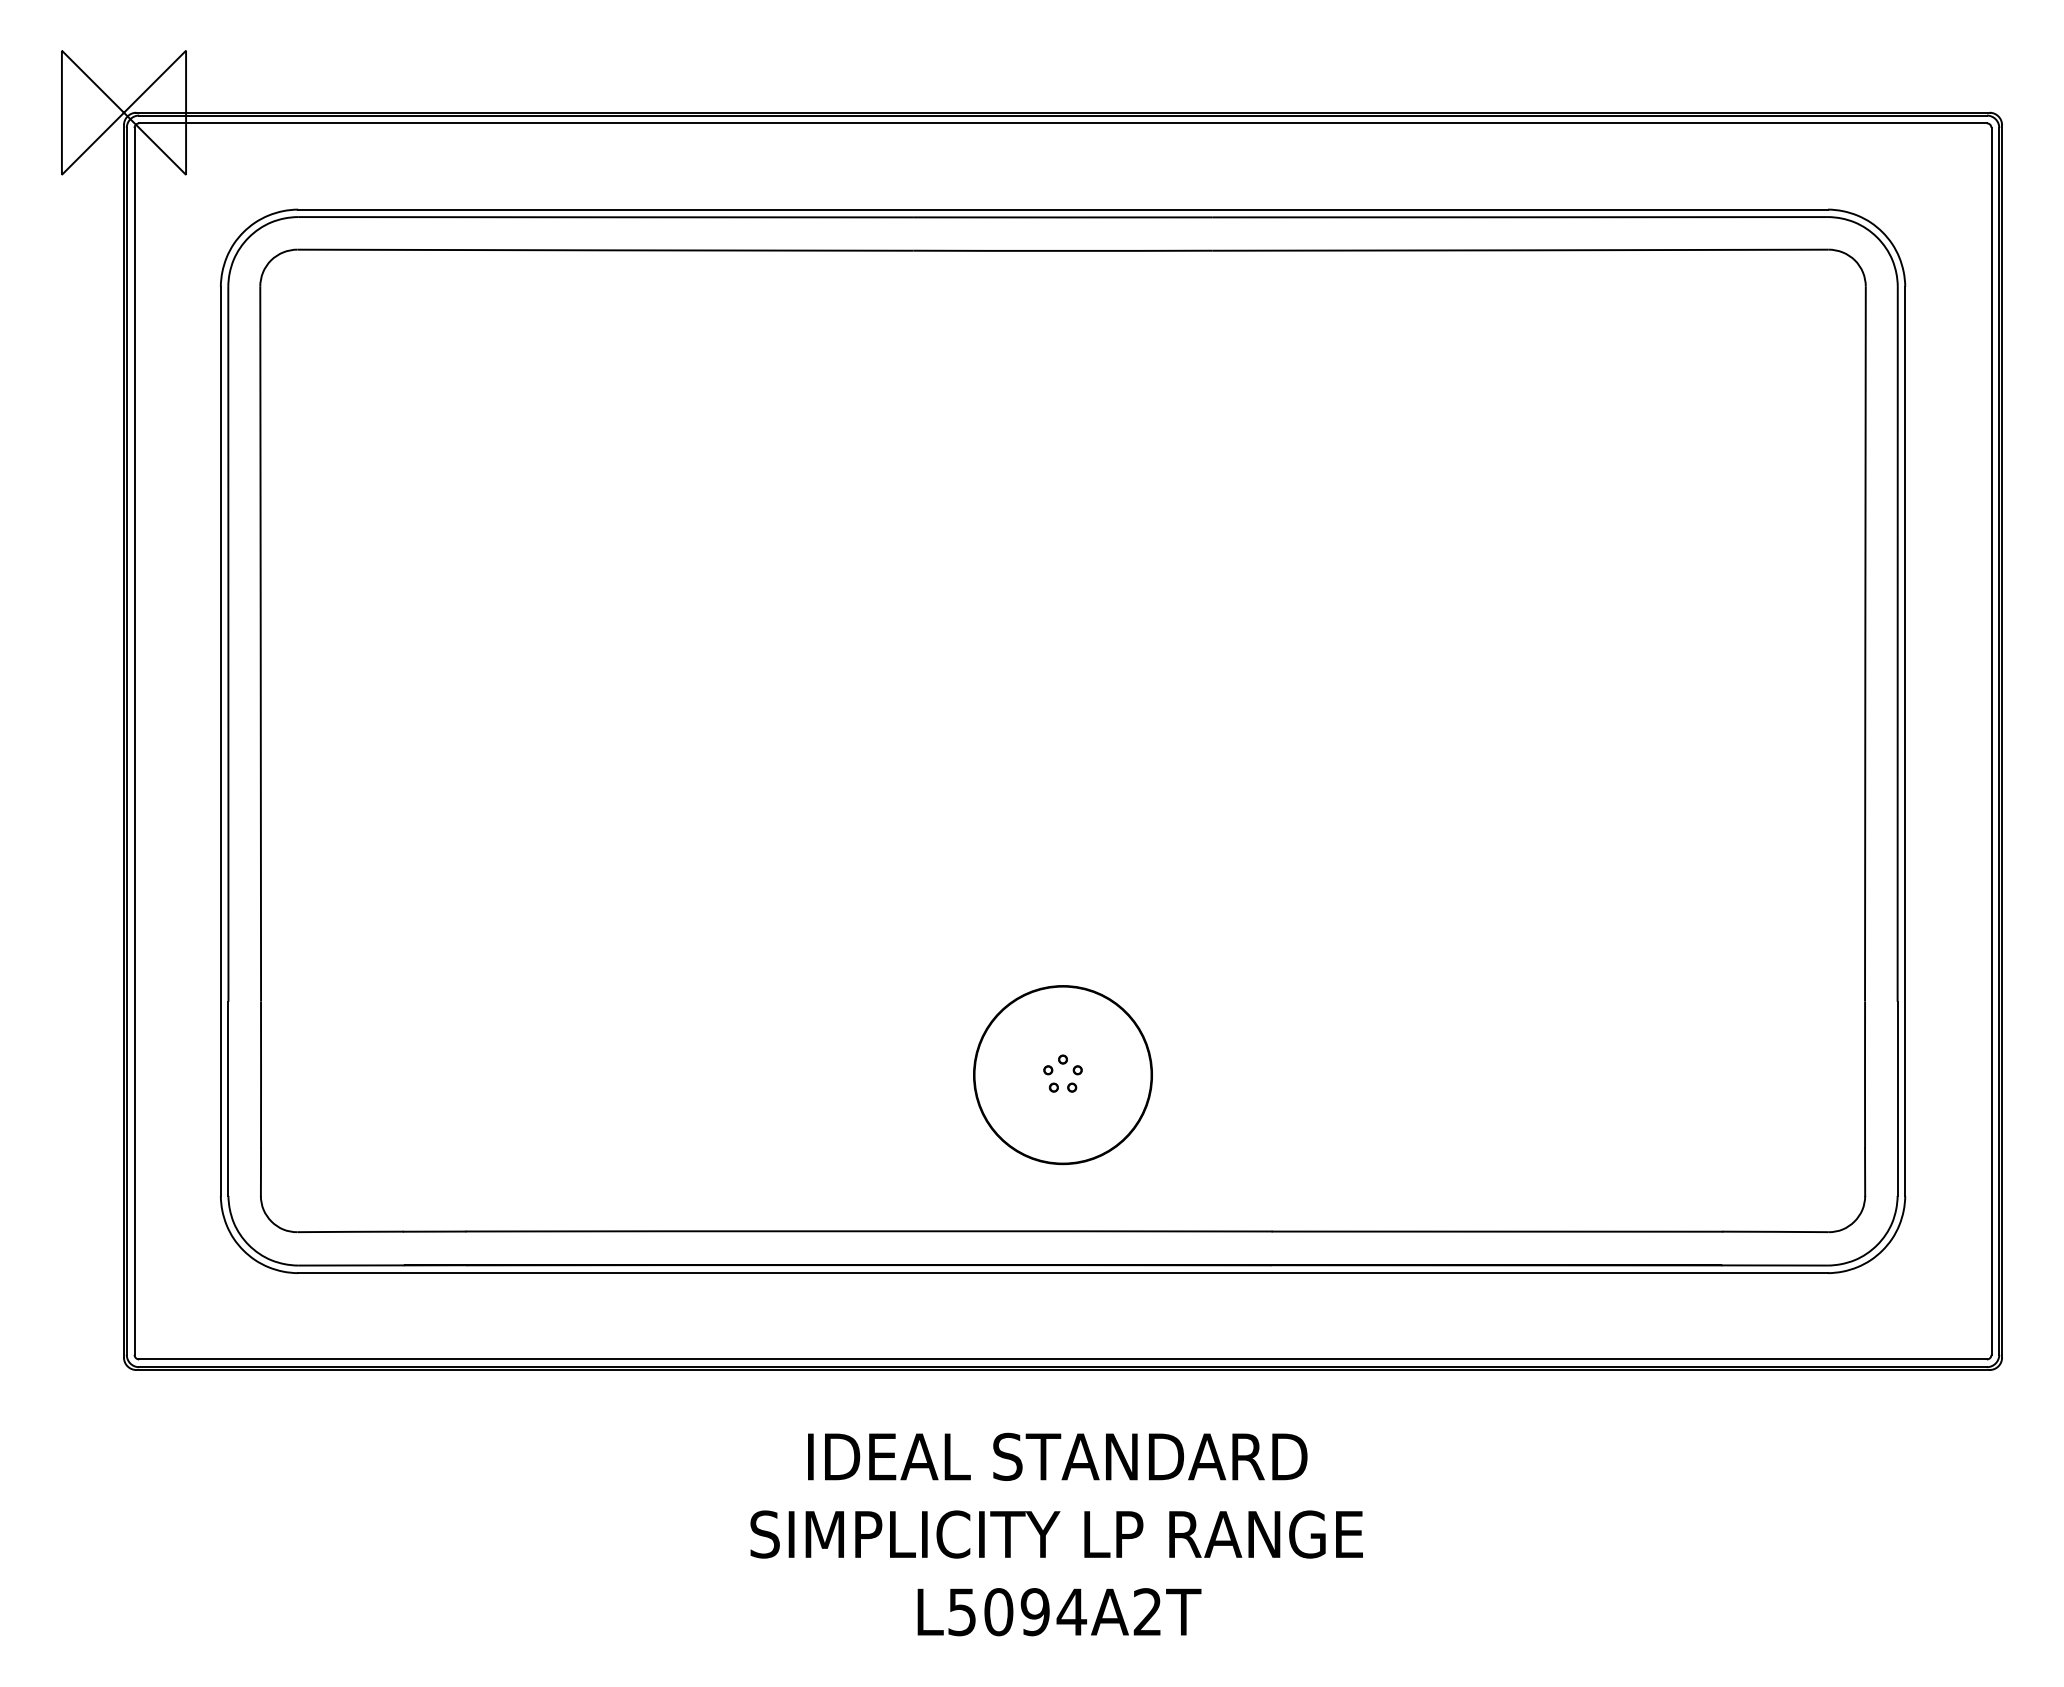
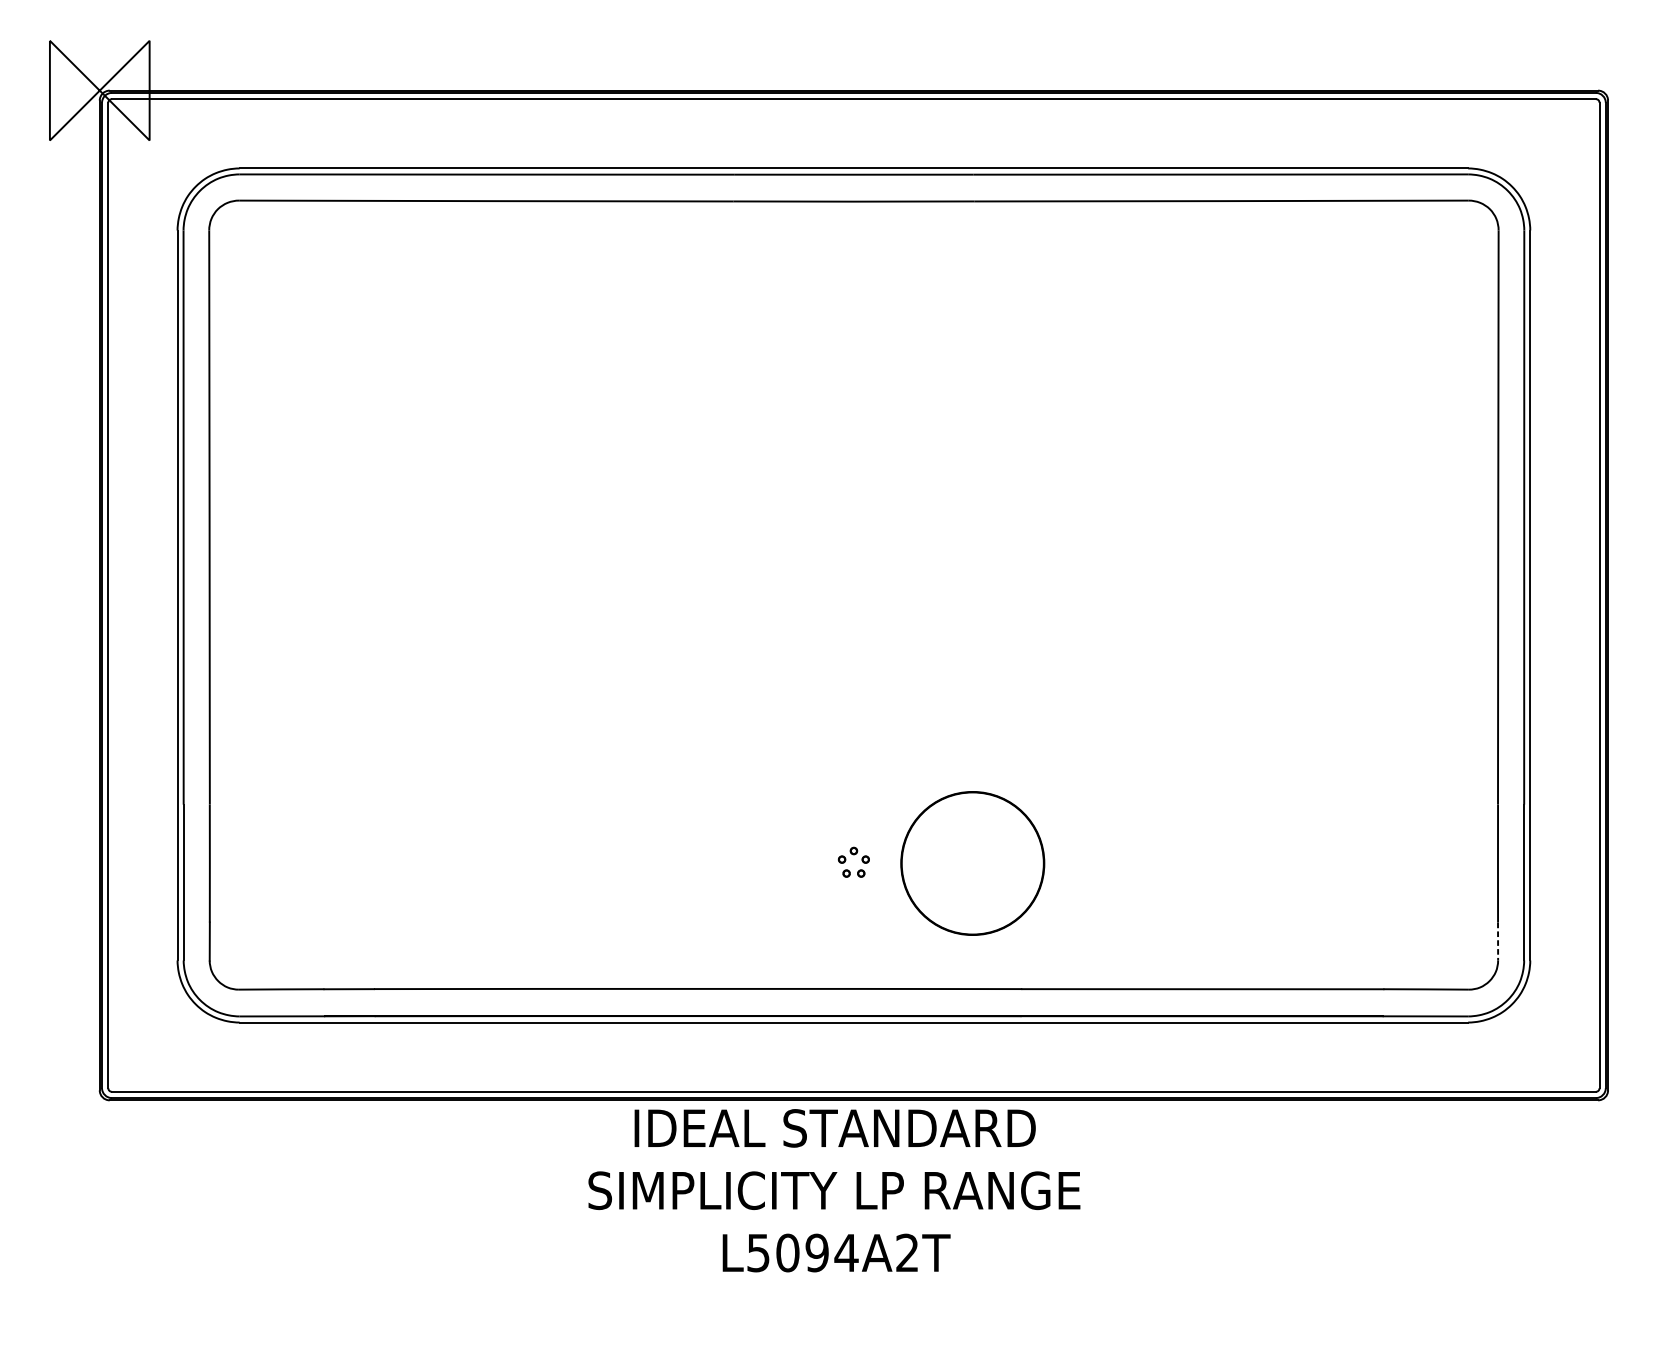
circle: (1062, 1075) -> (972, 863), moved
line: (1865, 1172) -> (1498, 941), solid -> dashed
text: (1056, 1534) -> (834, 1190), moved

